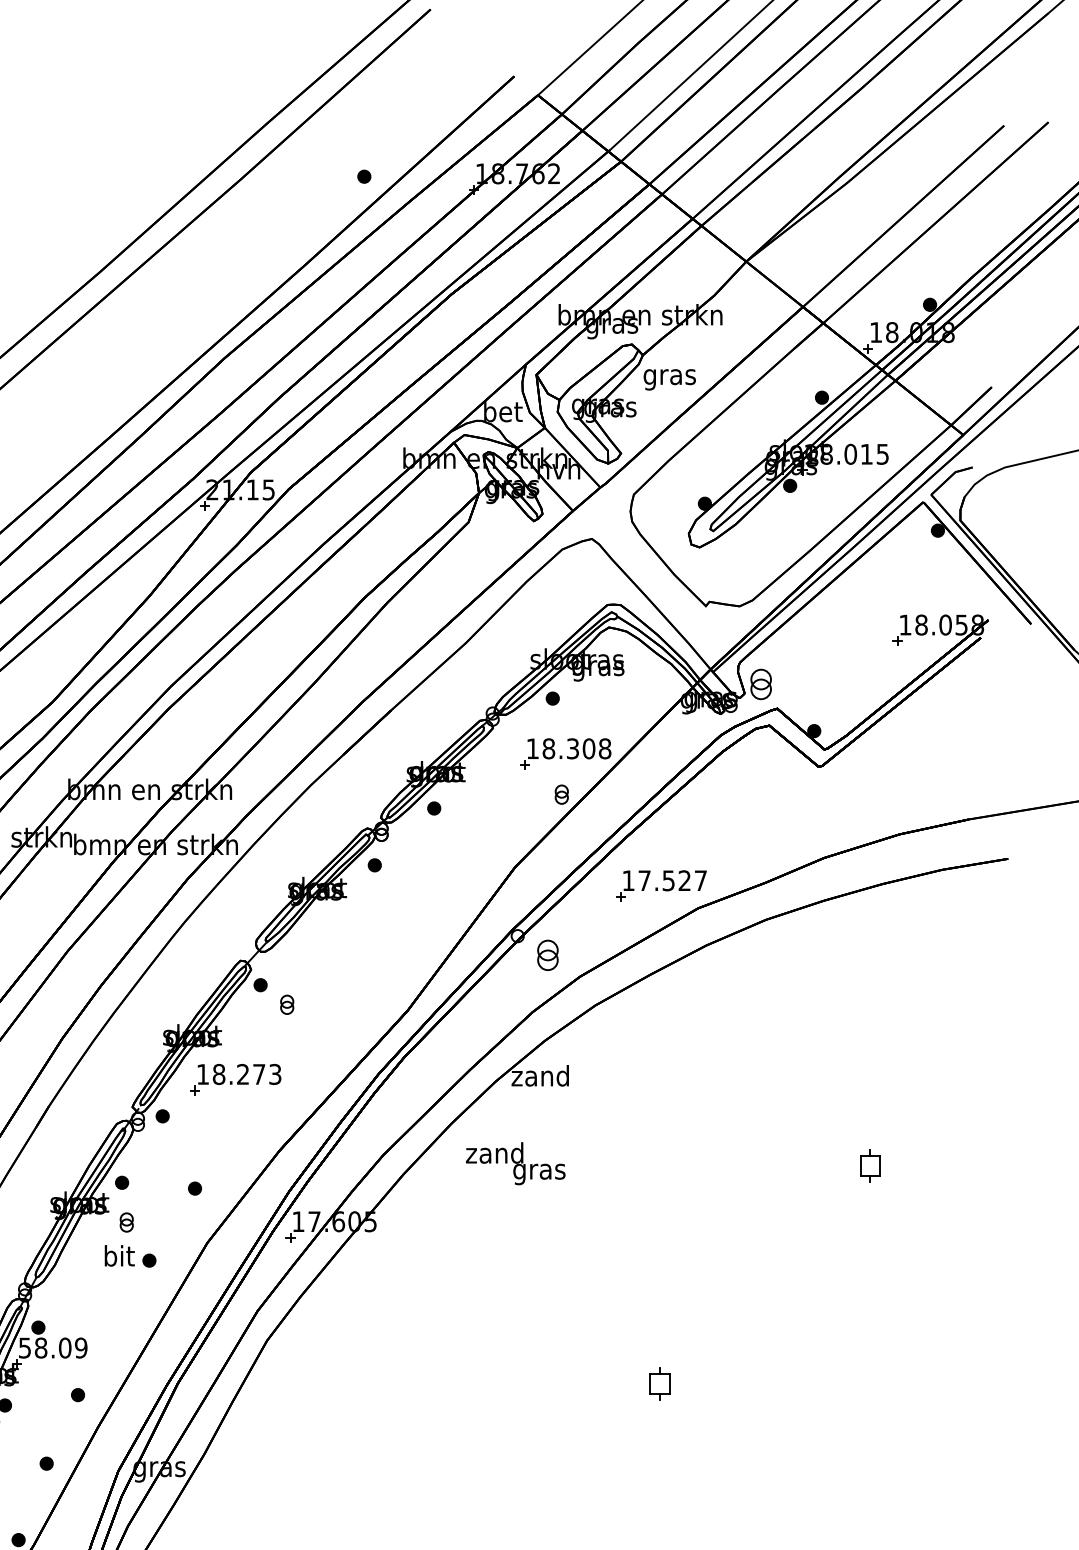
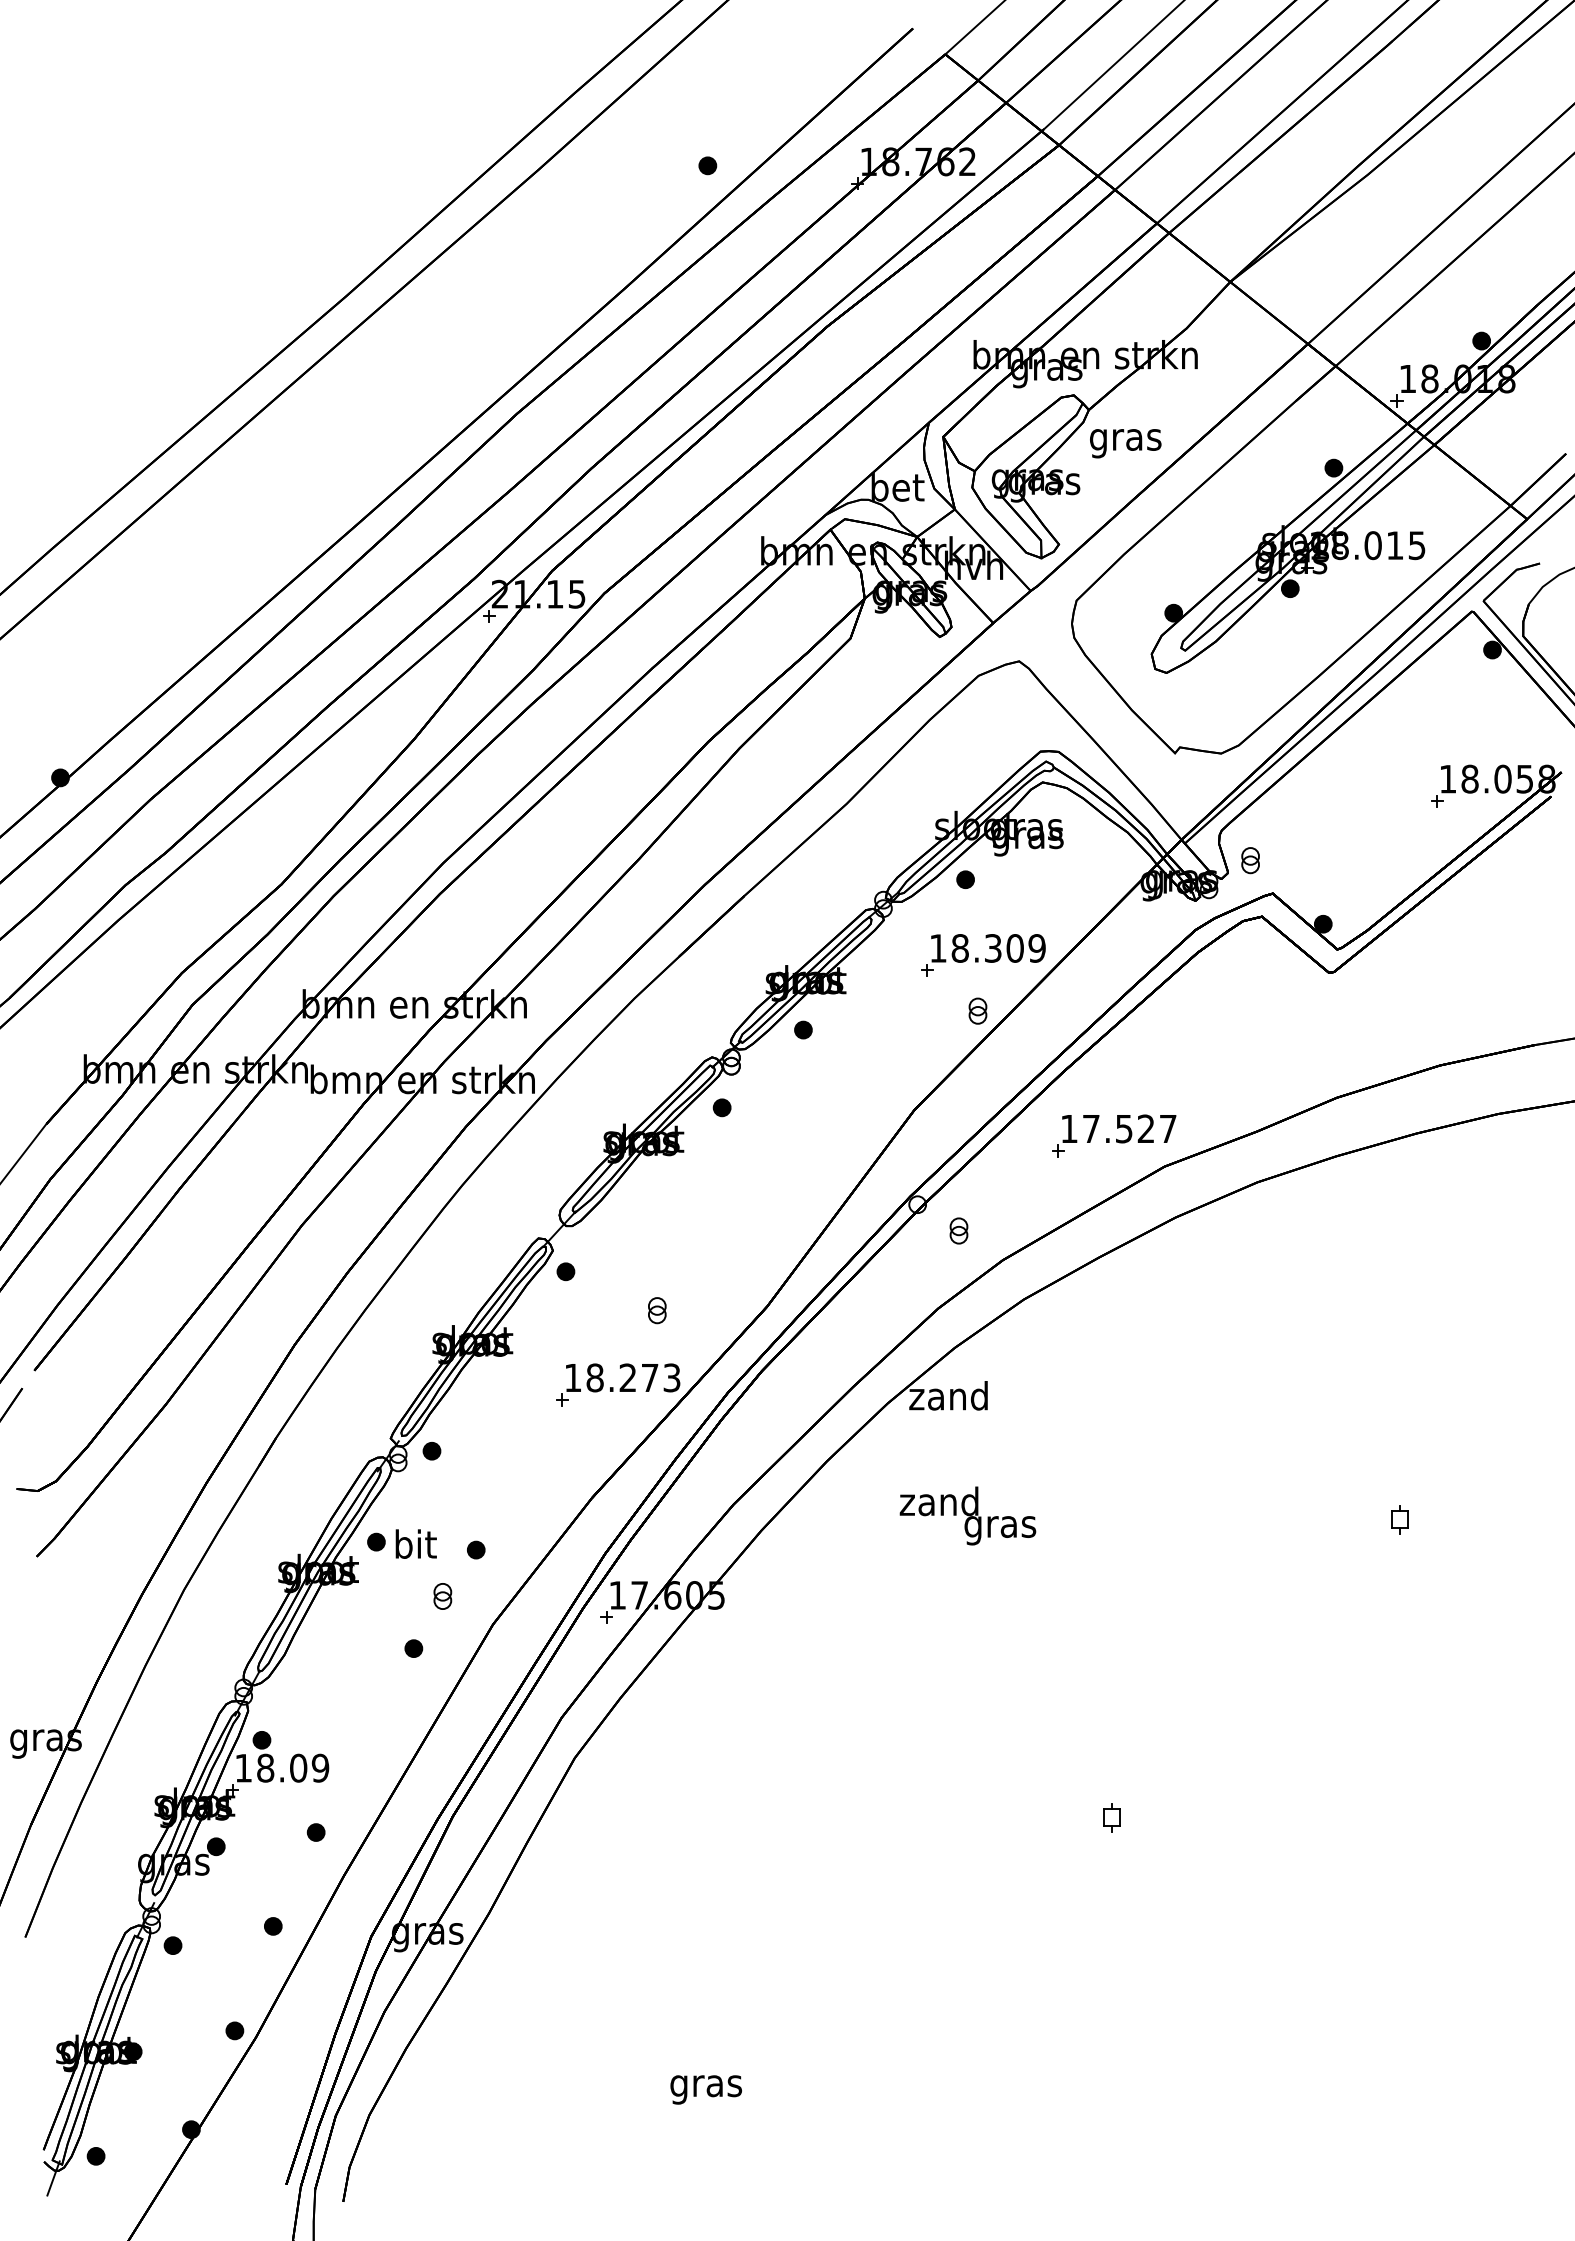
part: (761, 684) -> (1250, 860), size x0.62
text: (604, 748) -> (1036, 948), 18.308 -> 18.309
part: (547, 955) -> (958, 1230), size x0.62
part: (287, 1004) -> (657, 1310), moved
part: (236, 1079) -> (618, 1384), moved
text: (515, 1163) -> (967, 1515), moved
part: (869, 1166) -> (1399, 1519), size x0.62
part: (126, 1222) -> (442, 1596), moved
text: (119, 1255) -> (415, 1543), moved
text: (24, 1348) -> (243, 1768), 58.09 -> 18.09
part: (659, 1384) -> (1111, 1817), size x0.62

